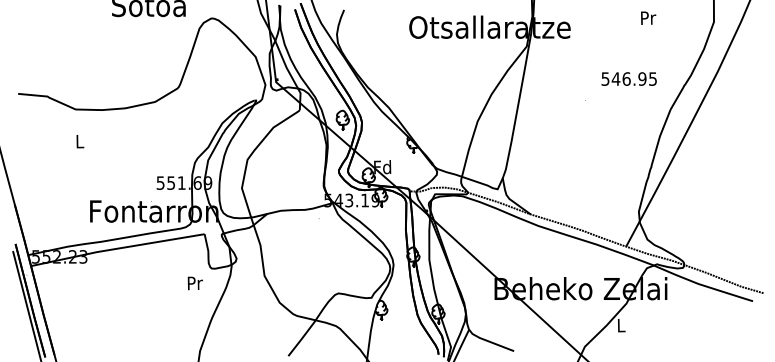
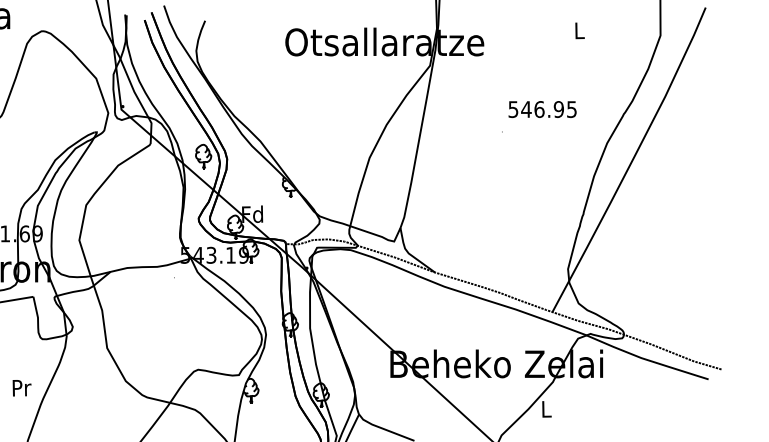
text: (648, 17) -> (579, 30), Pr -> L
text: (628, 78) -> (541, 108), moved
text: (194, 283) -> (20, 388), moved

